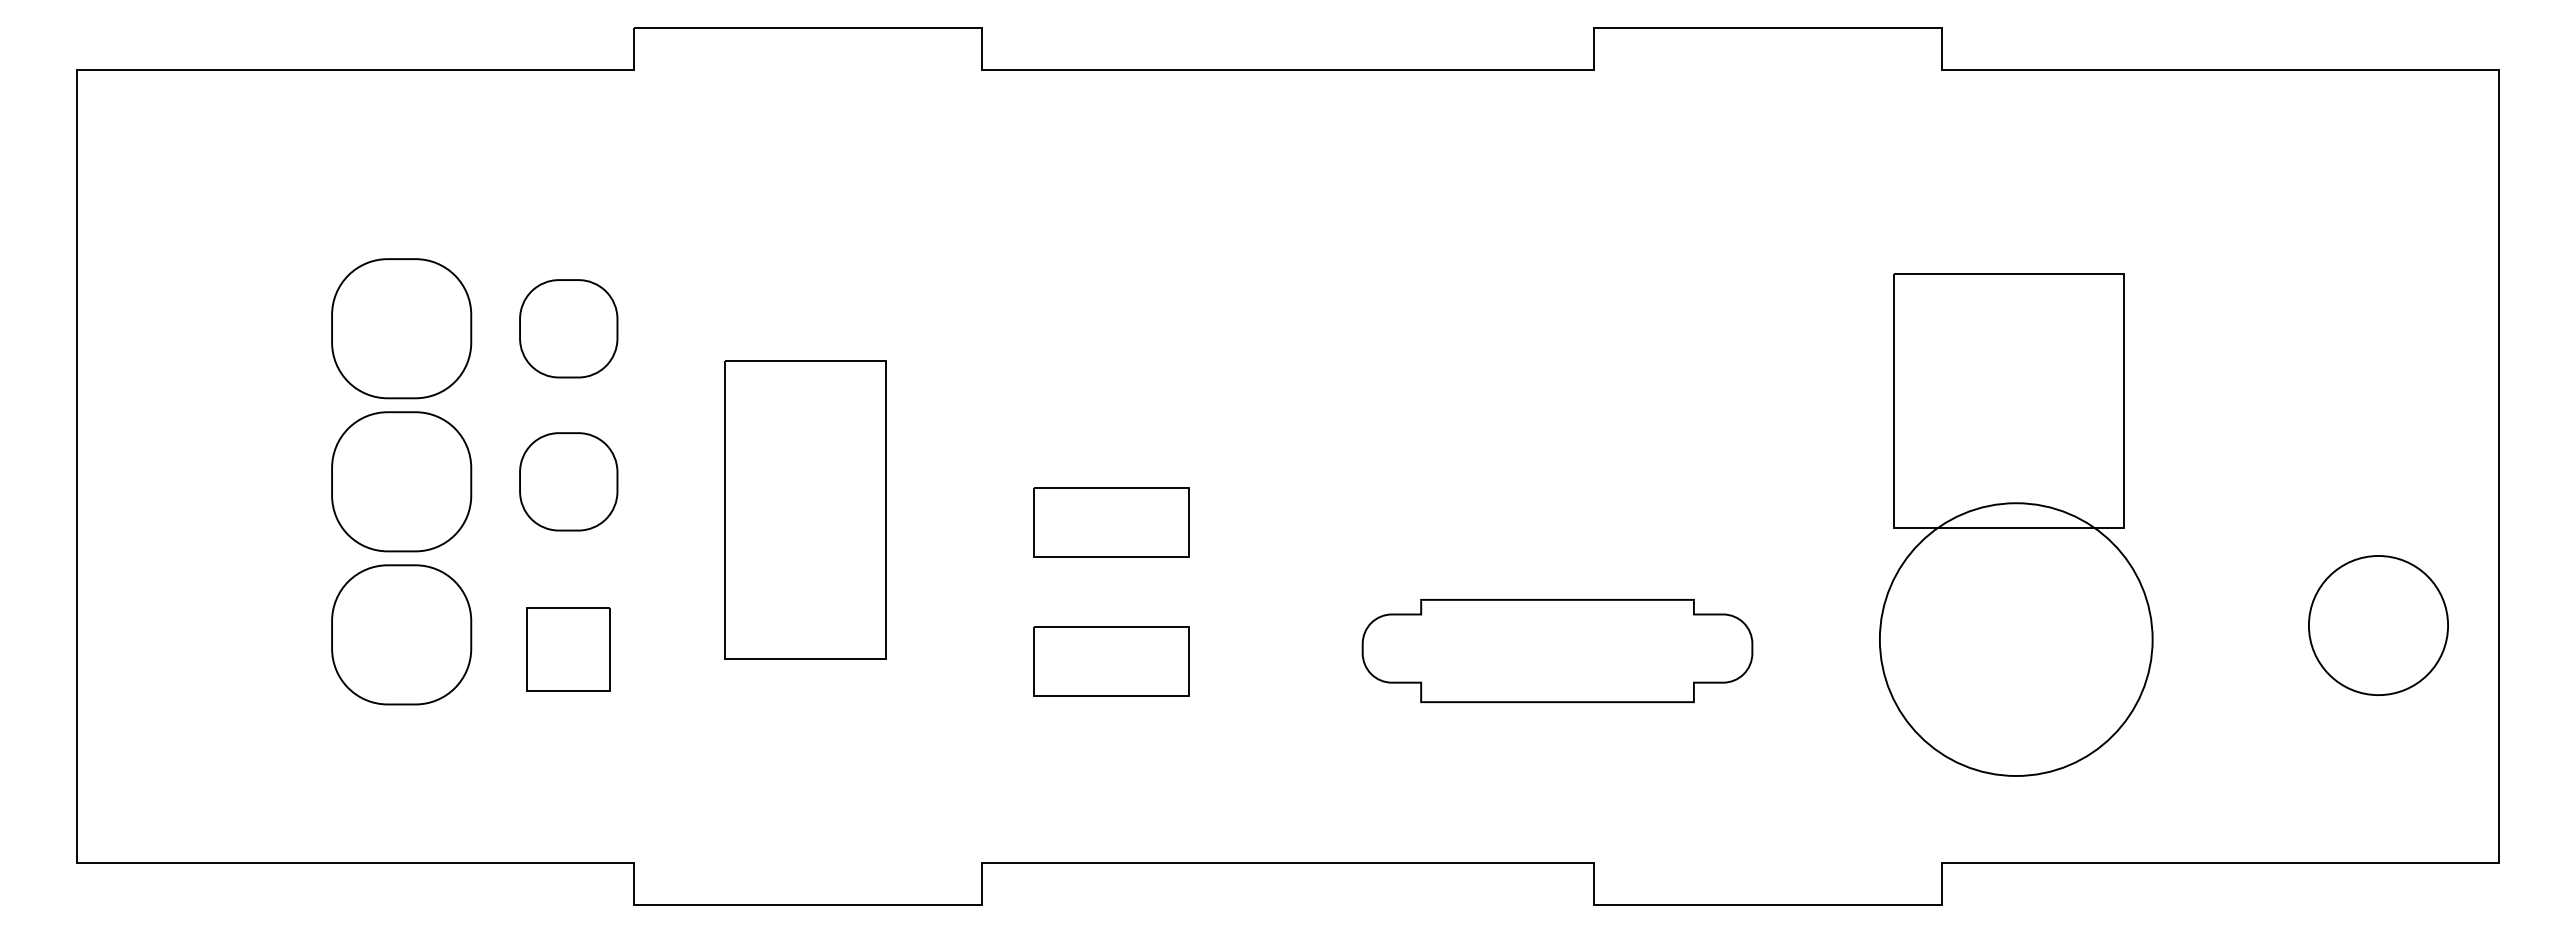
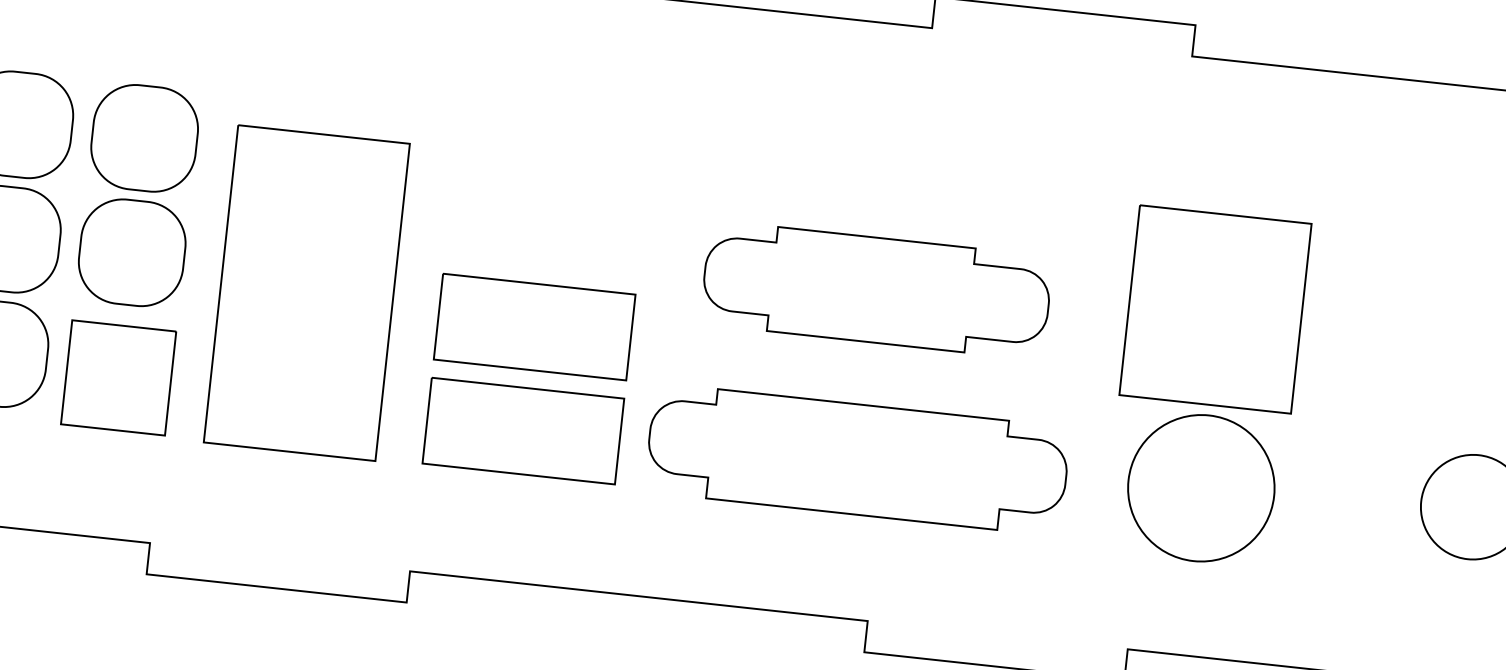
part: (568, 328) -> (144, 138), size x1.43
part: (1557, 424) -> (875, 290), added
part: (568, 481) -> (132, 252), size x1.43
part: (805, 509) -> (306, 292), size x1.43
part: (1111, 522) -> (534, 327), size x1.67
circle: (2015, 639) -> (1200, 488), size x0.71
part: (568, 649) -> (118, 378), size x1.67
part: (1557, 650) -> (857, 459), size x1.43
part: (1111, 661) -> (523, 431), size x1.67

